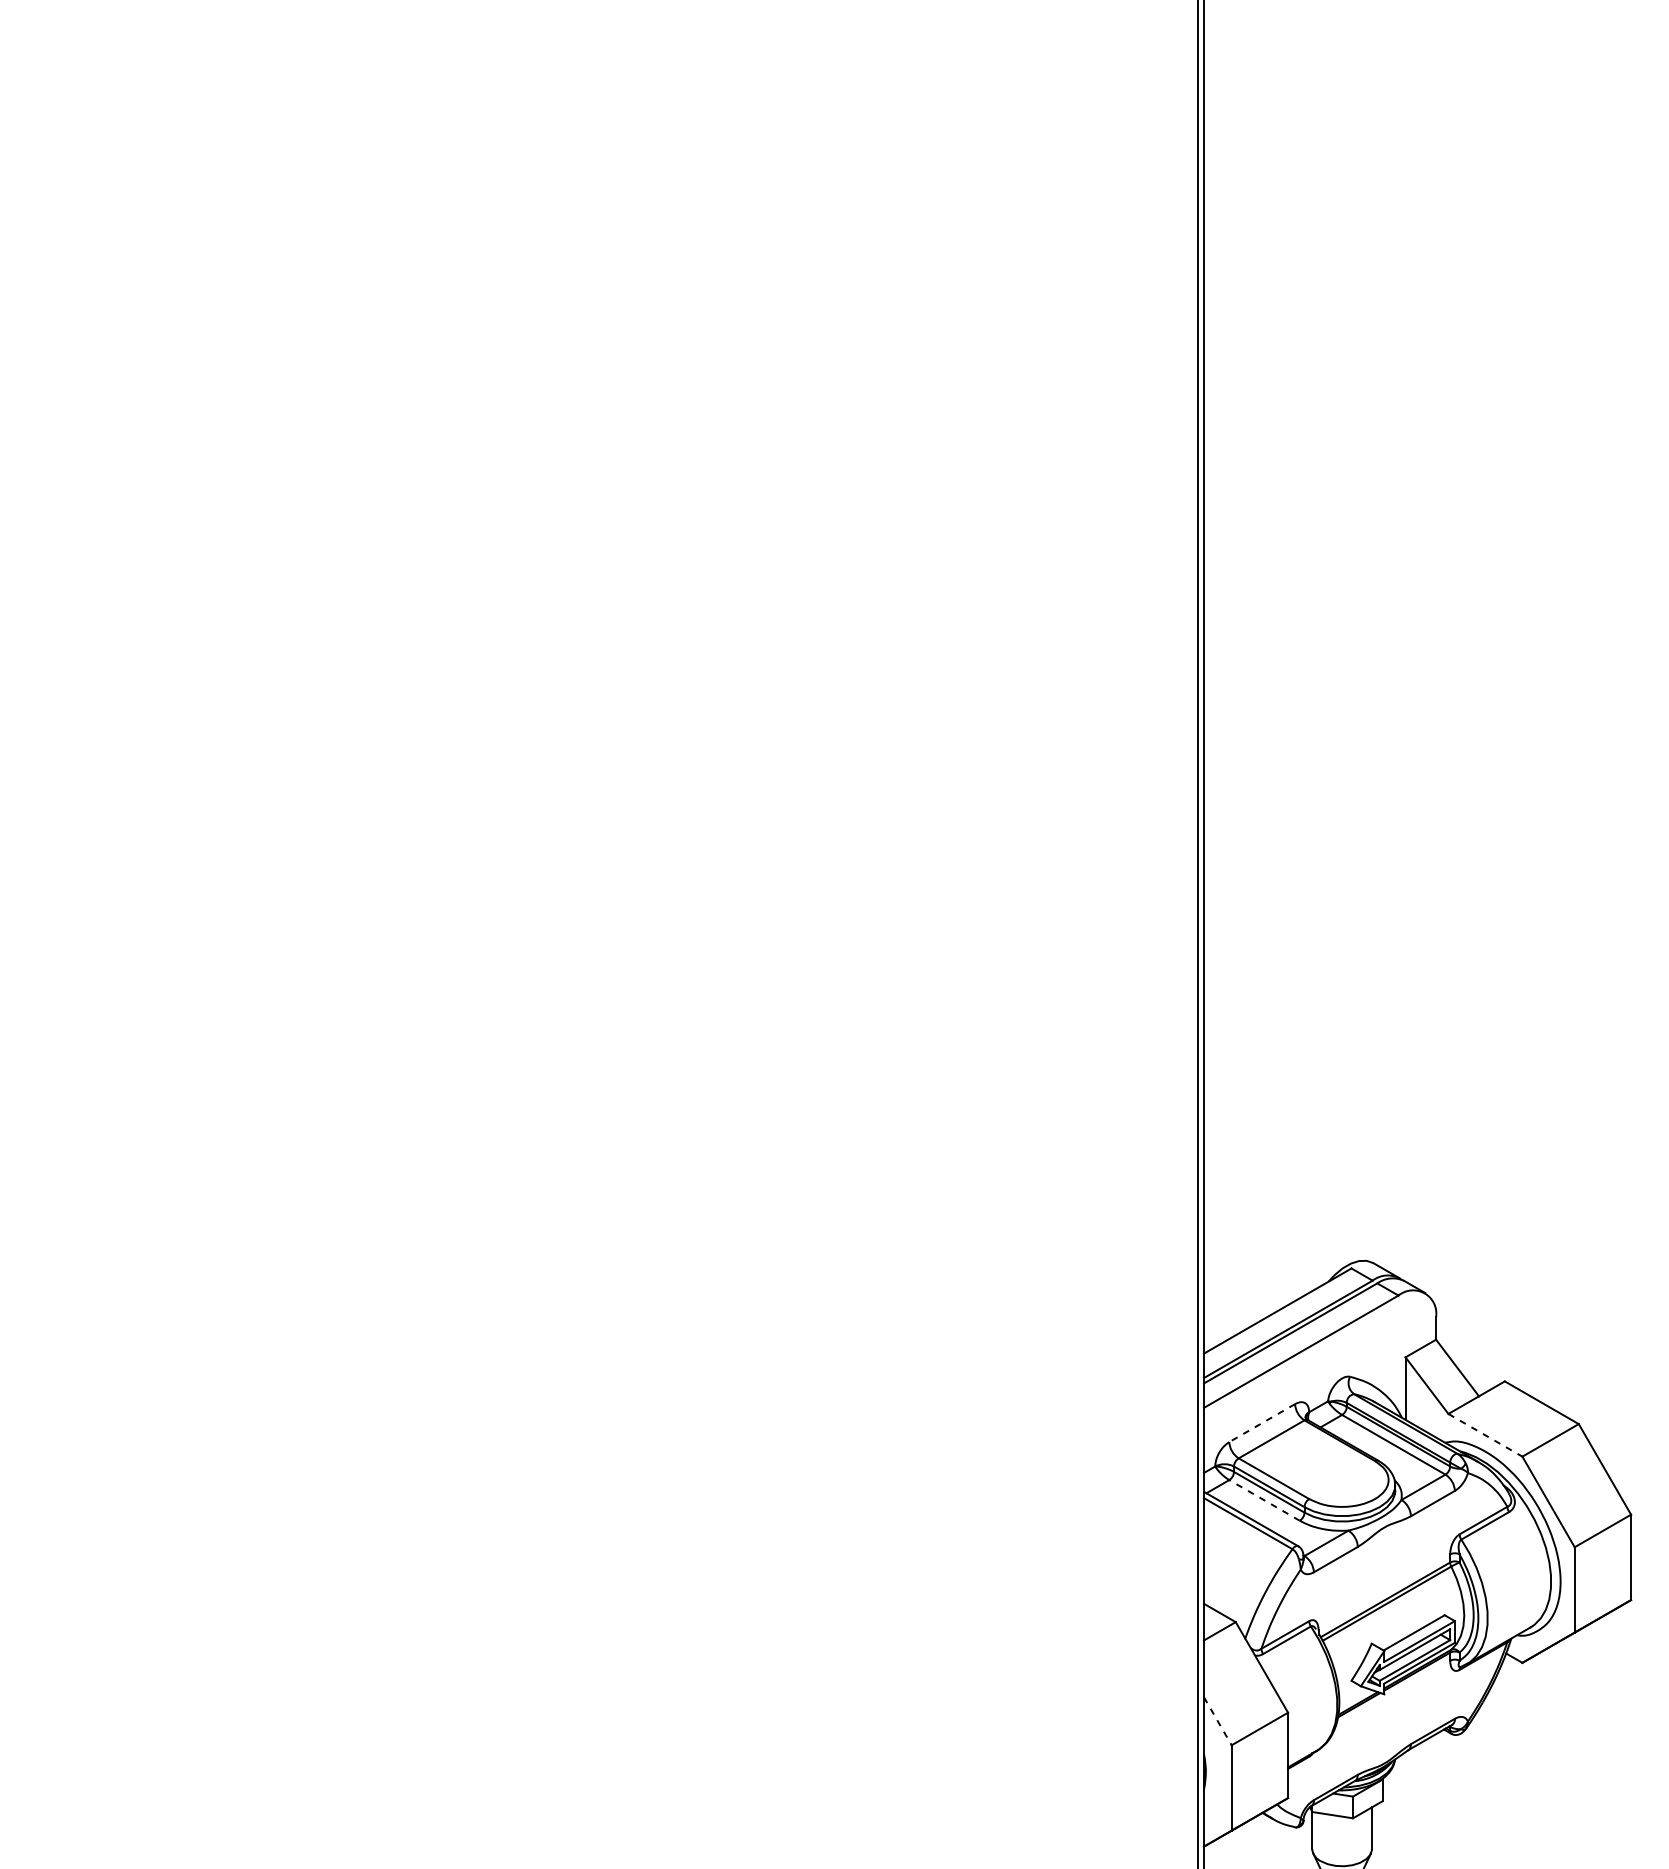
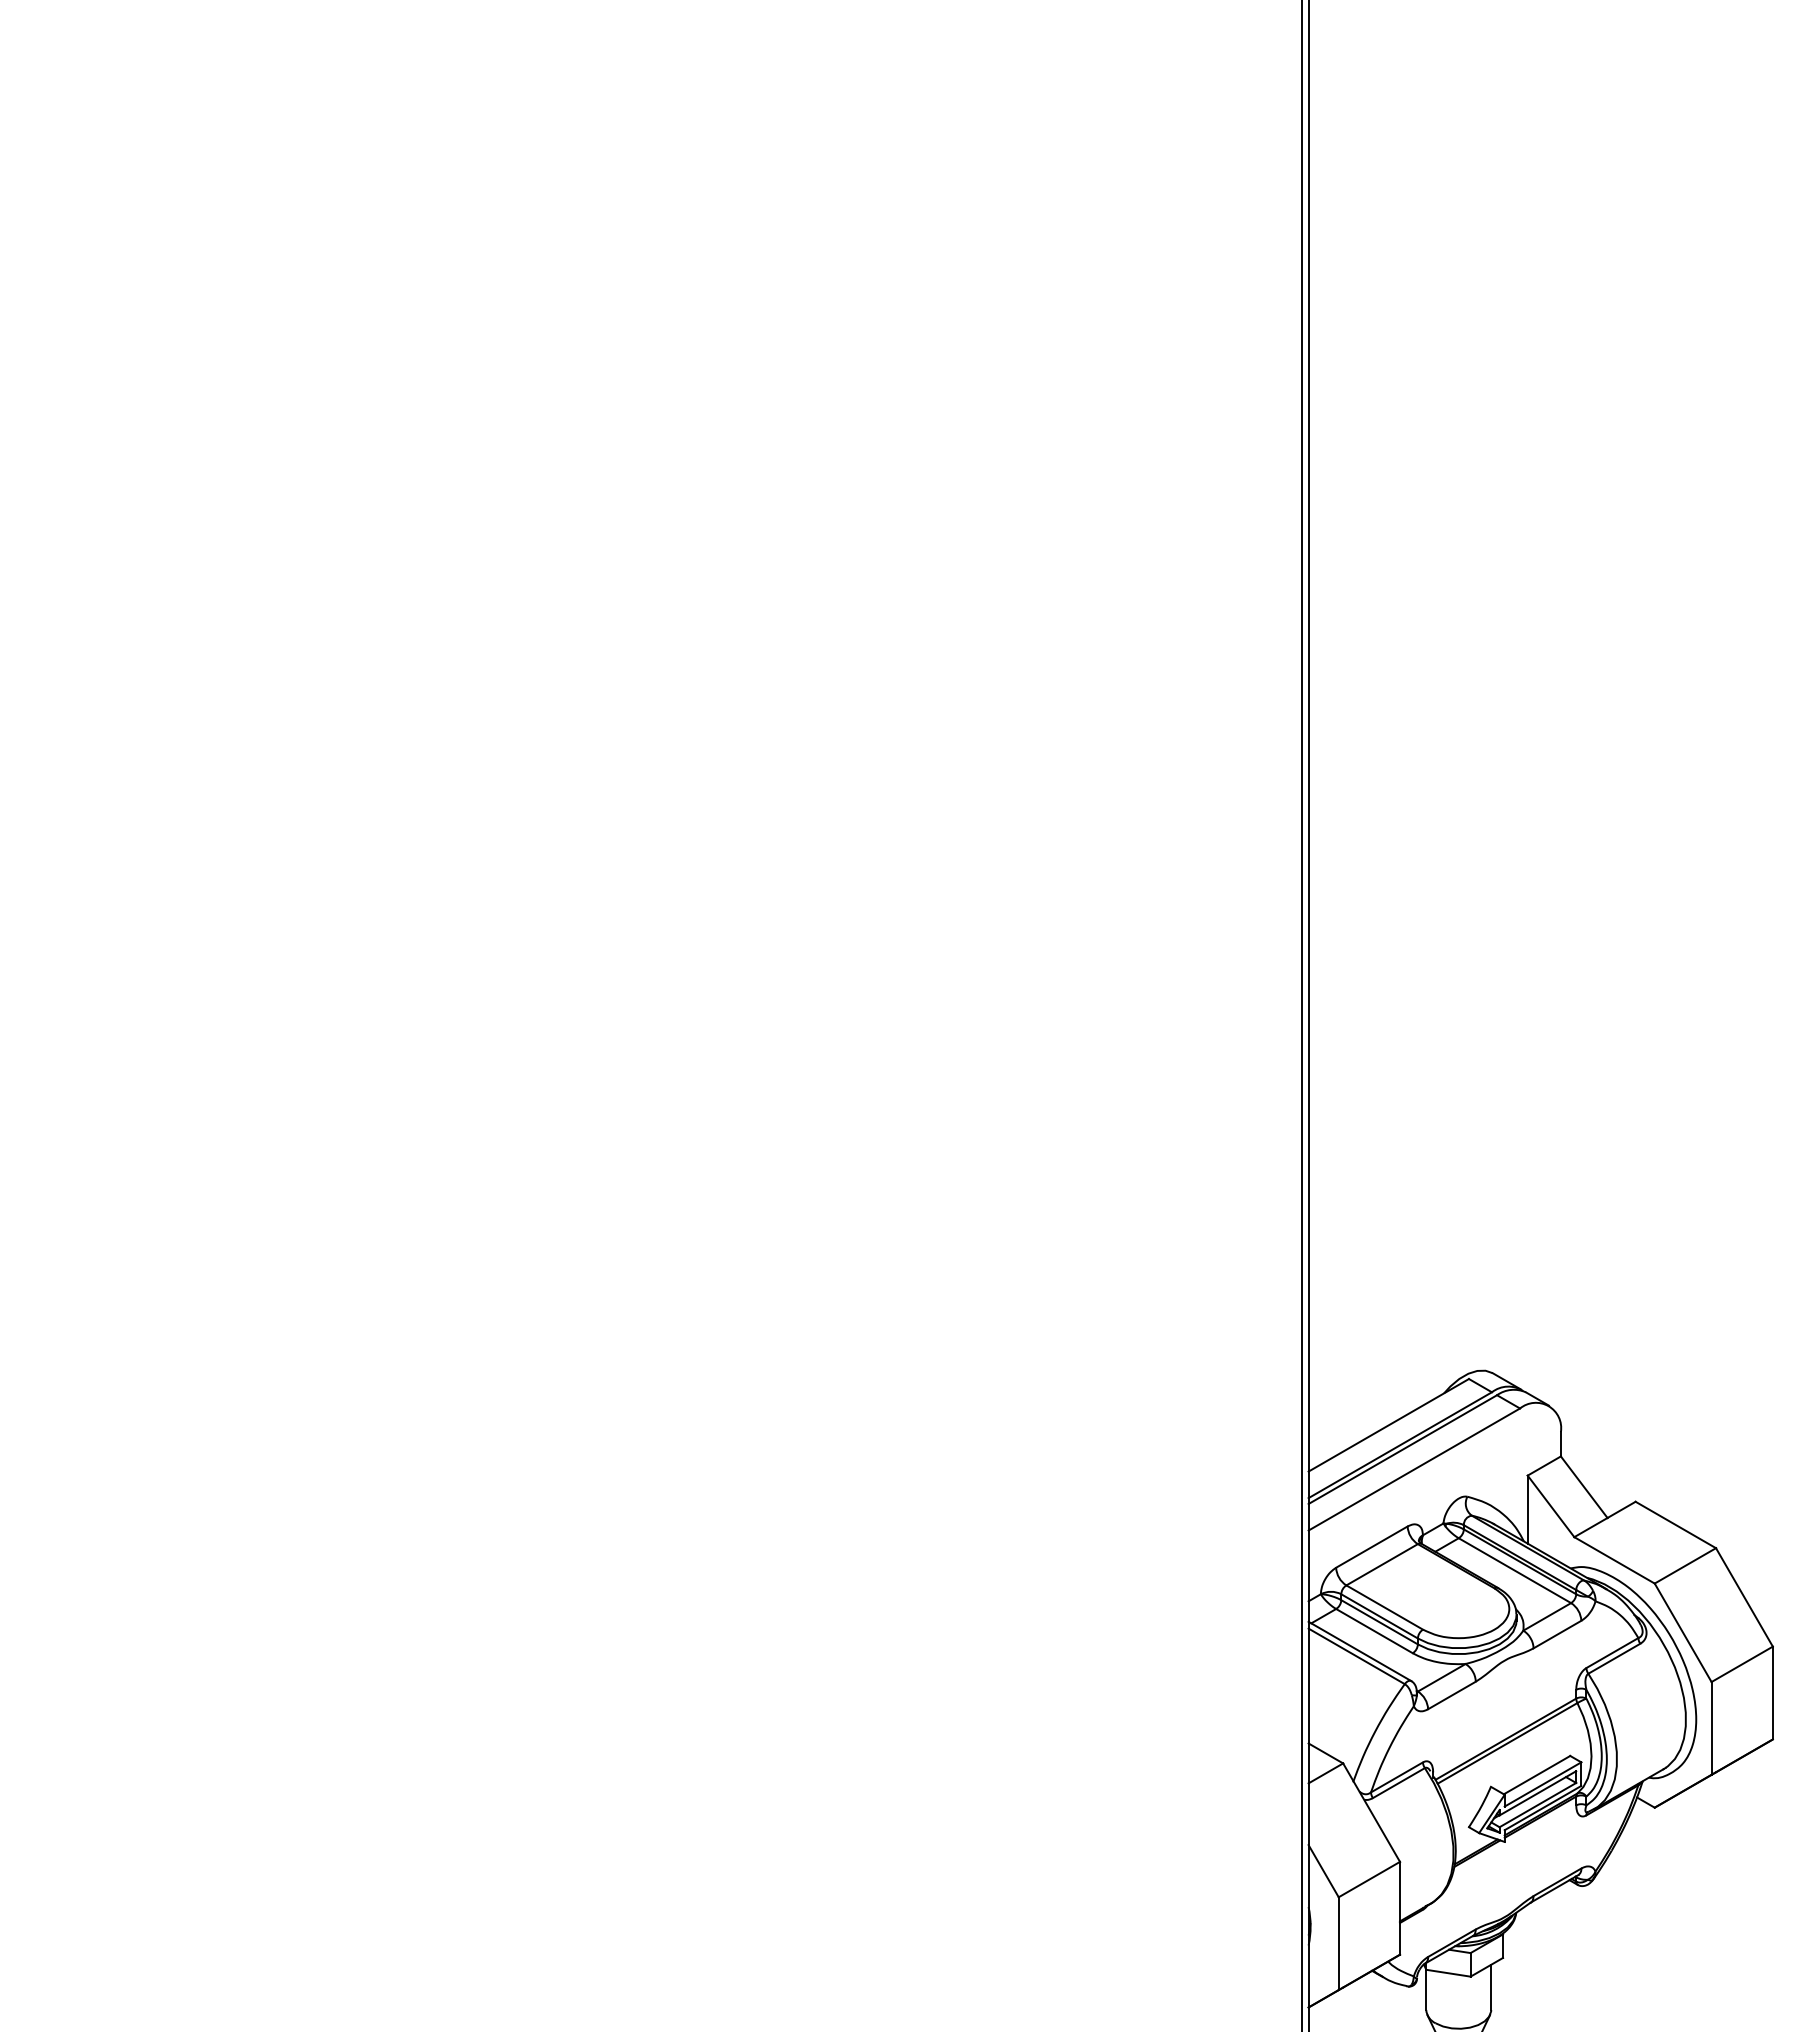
line: (1261, 1423) -> (1371, 1547), dashed -> solid
line: (1485, 1435) -> (1614, 1560), dashed -> solid
line: (1264, 1499) -> (1374, 1630), dashed -> solid
line: (1217, 1721) -> (1323, 1871), dashed -> solid

